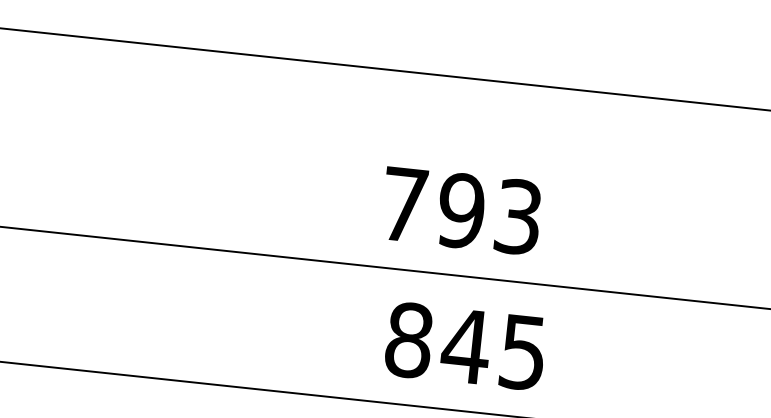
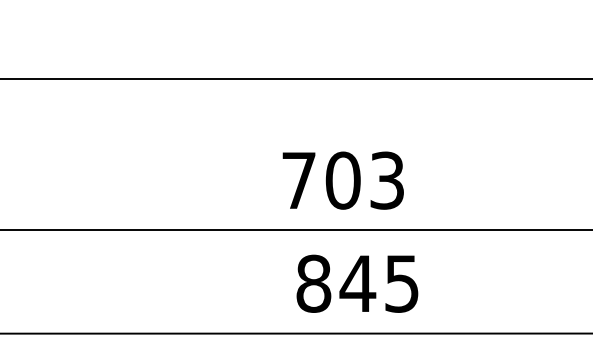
text: (460, 210) -> (342, 180), 793 -> 703

